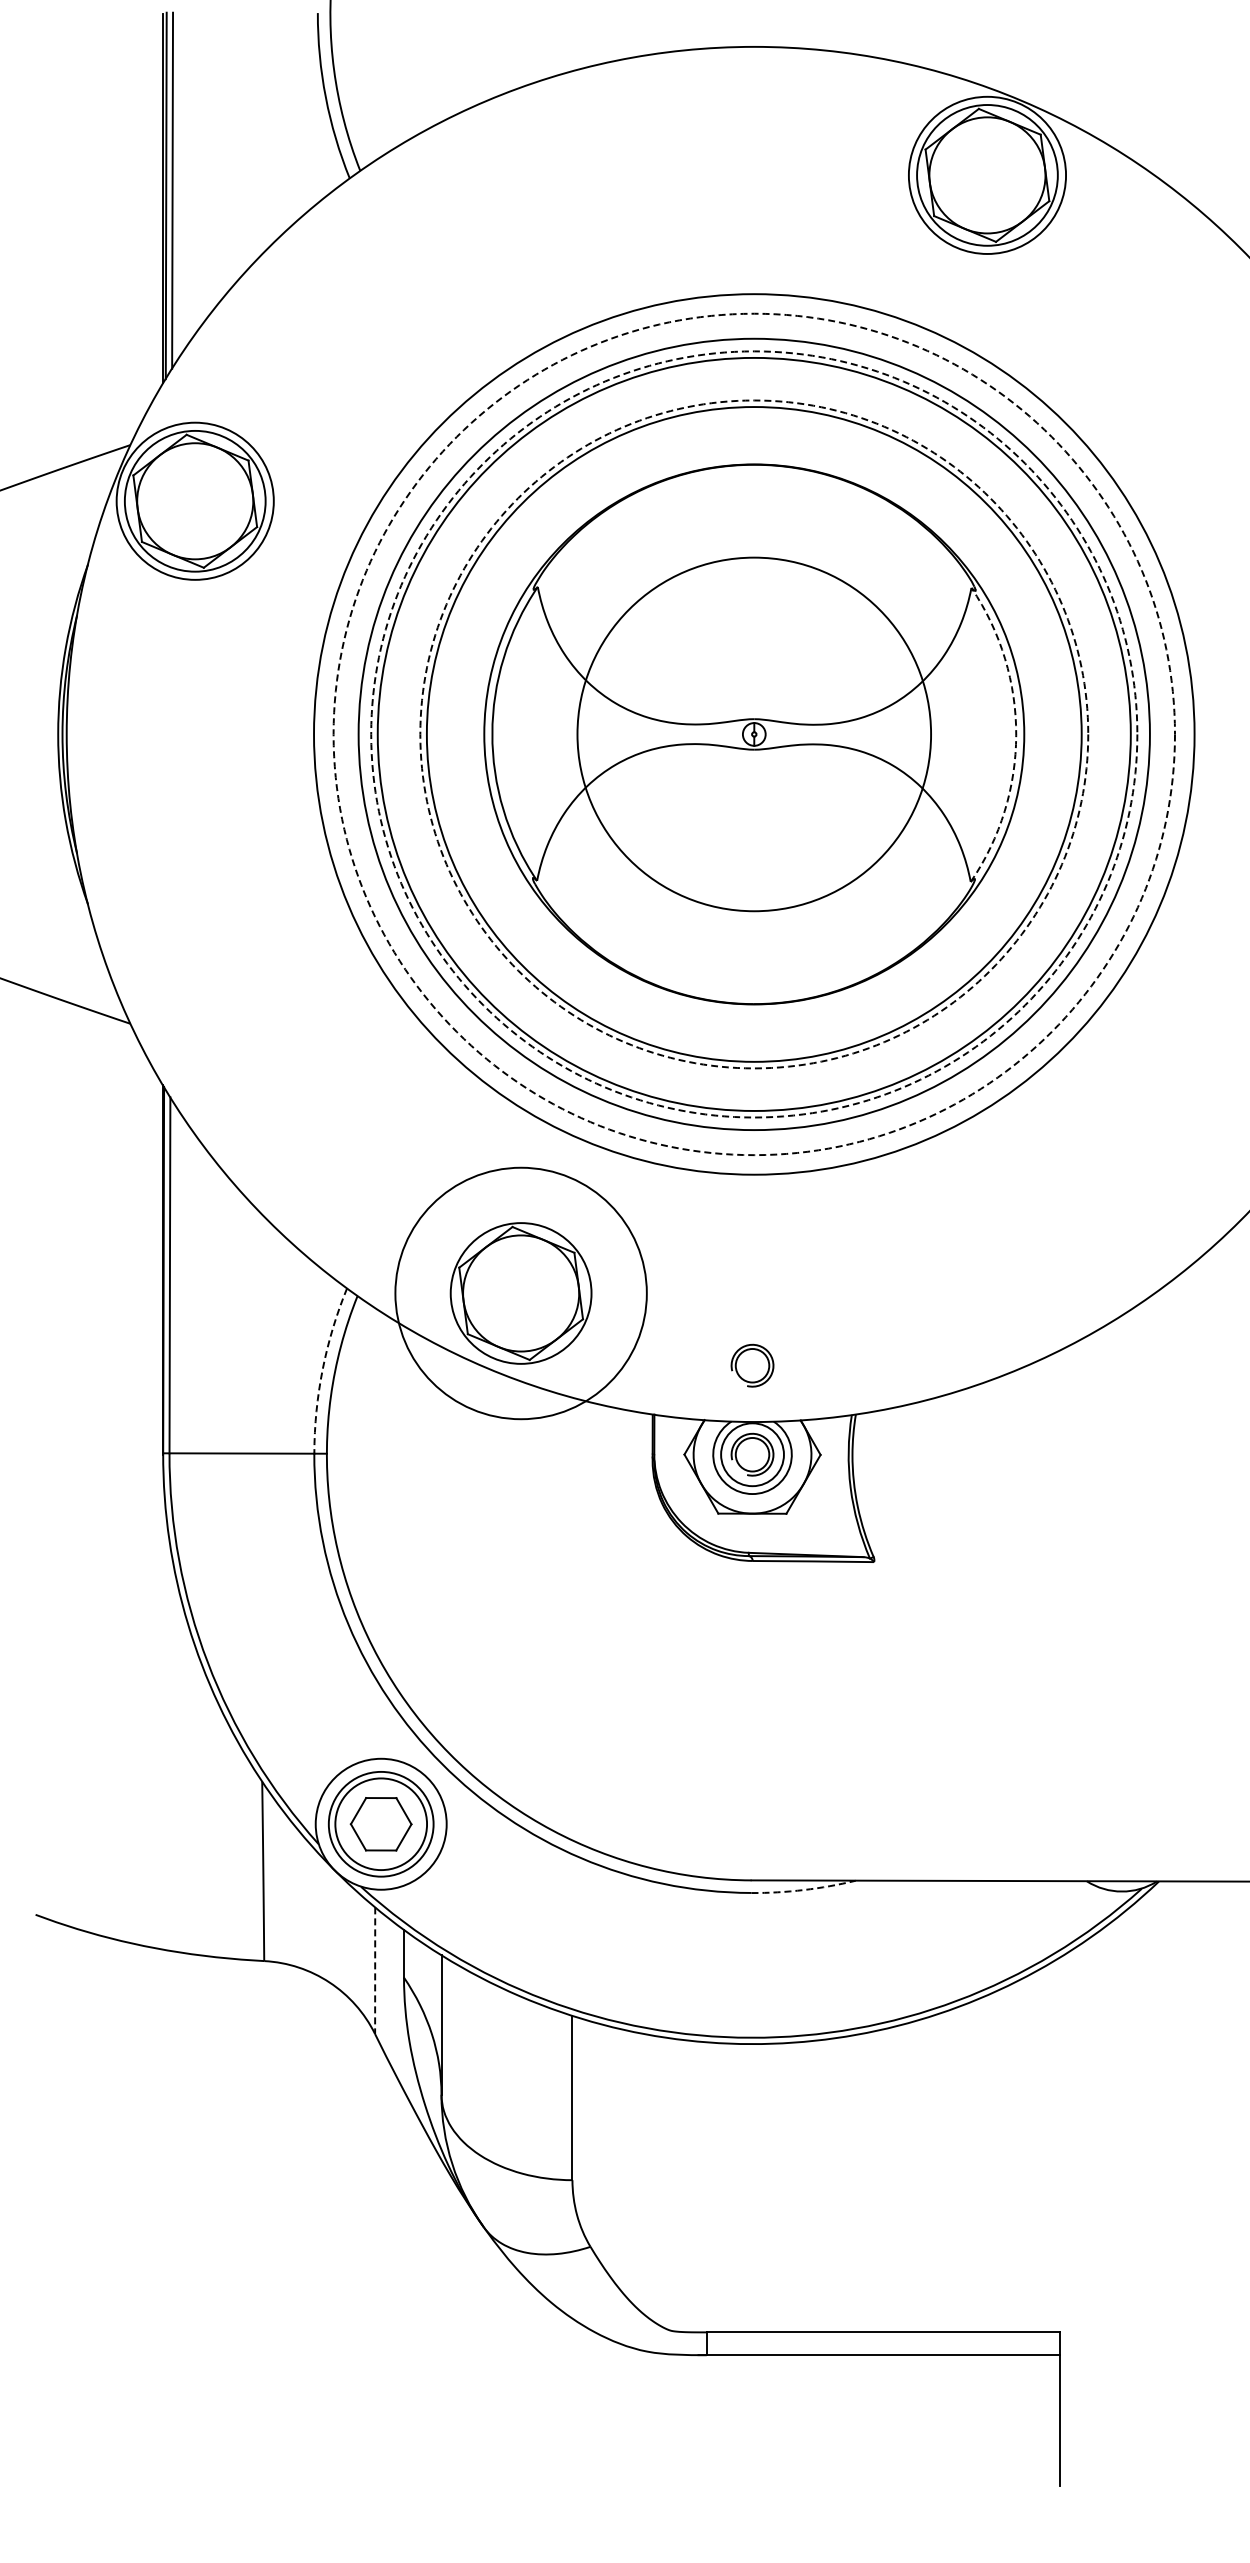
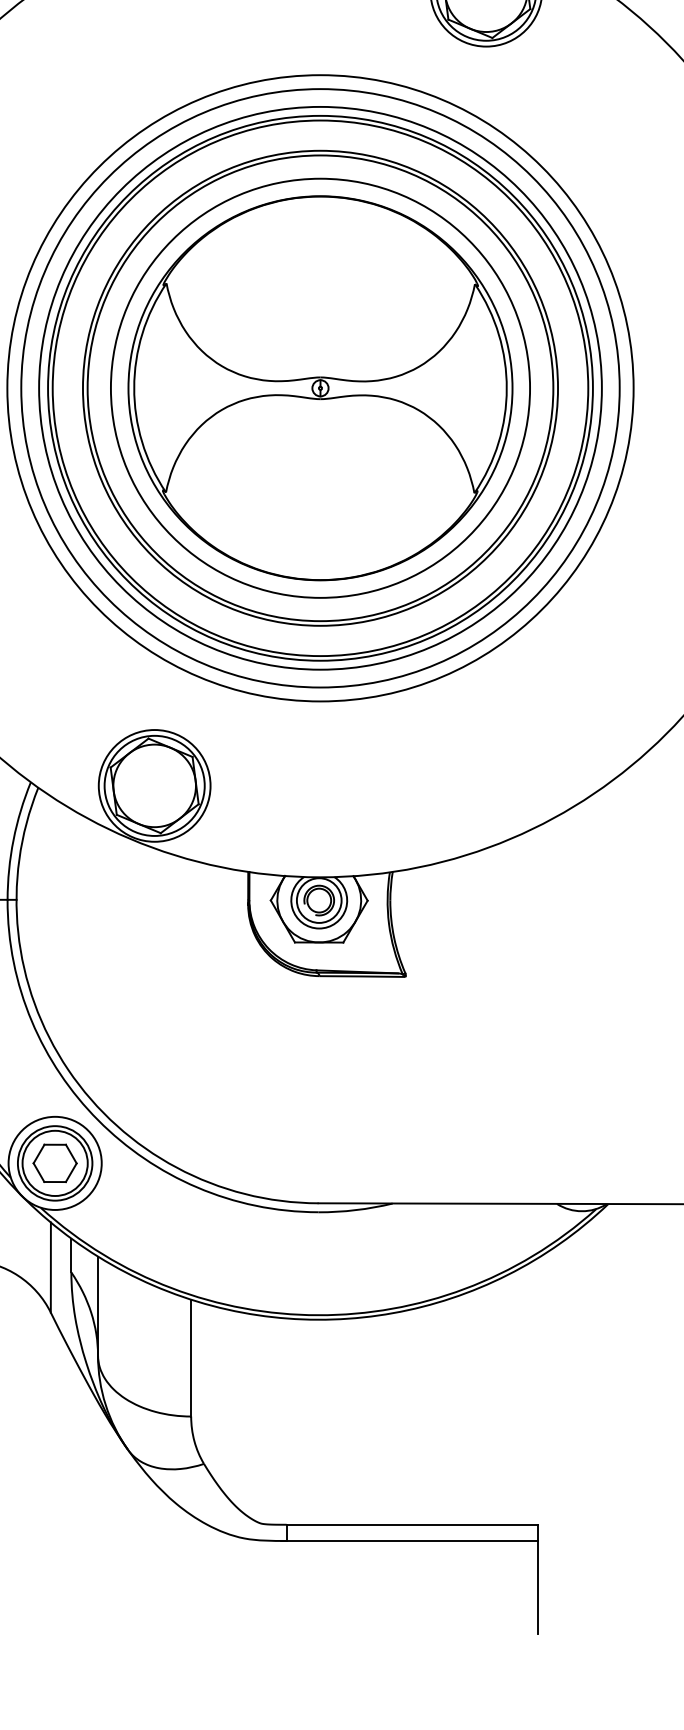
circle: (753, 734) -> (319, 388), size x1.67
circle: (754, 734) -> (320, 388), dashed -> solid
circle: (754, 734) -> (320, 388), dashed -> solid
circle: (754, 734) -> (320, 388), dashed -> solid
arc: (1016, 735) -> (506, 389), dashed -> solid
circle: (520, 1293) -> (154, 785), size x0.62
part: (752, 1365) -> (319, 837), removed
arc: (322, 1369) -> (13, 839), dashed -> solid
arc: (803, 1890) -> (355, 1210), dashed -> solid
line: (375, 1971) -> (51, 1268), dashed -> solid

